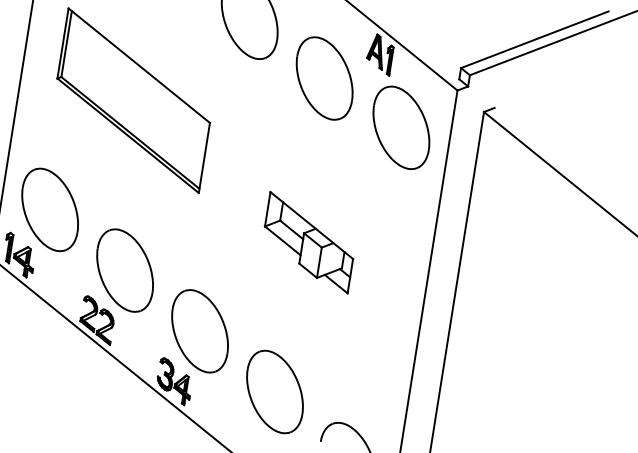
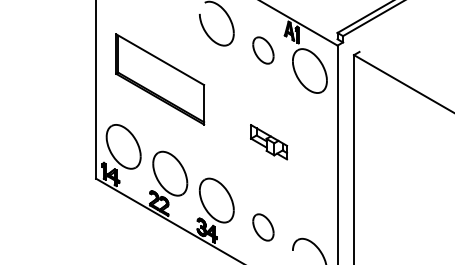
part: (324, 78) -> (263, 50), size x0.6
part: (308, 241) -> (268, 141), size x0.7
part: (275, 392) -> (263, 227), size x0.6

